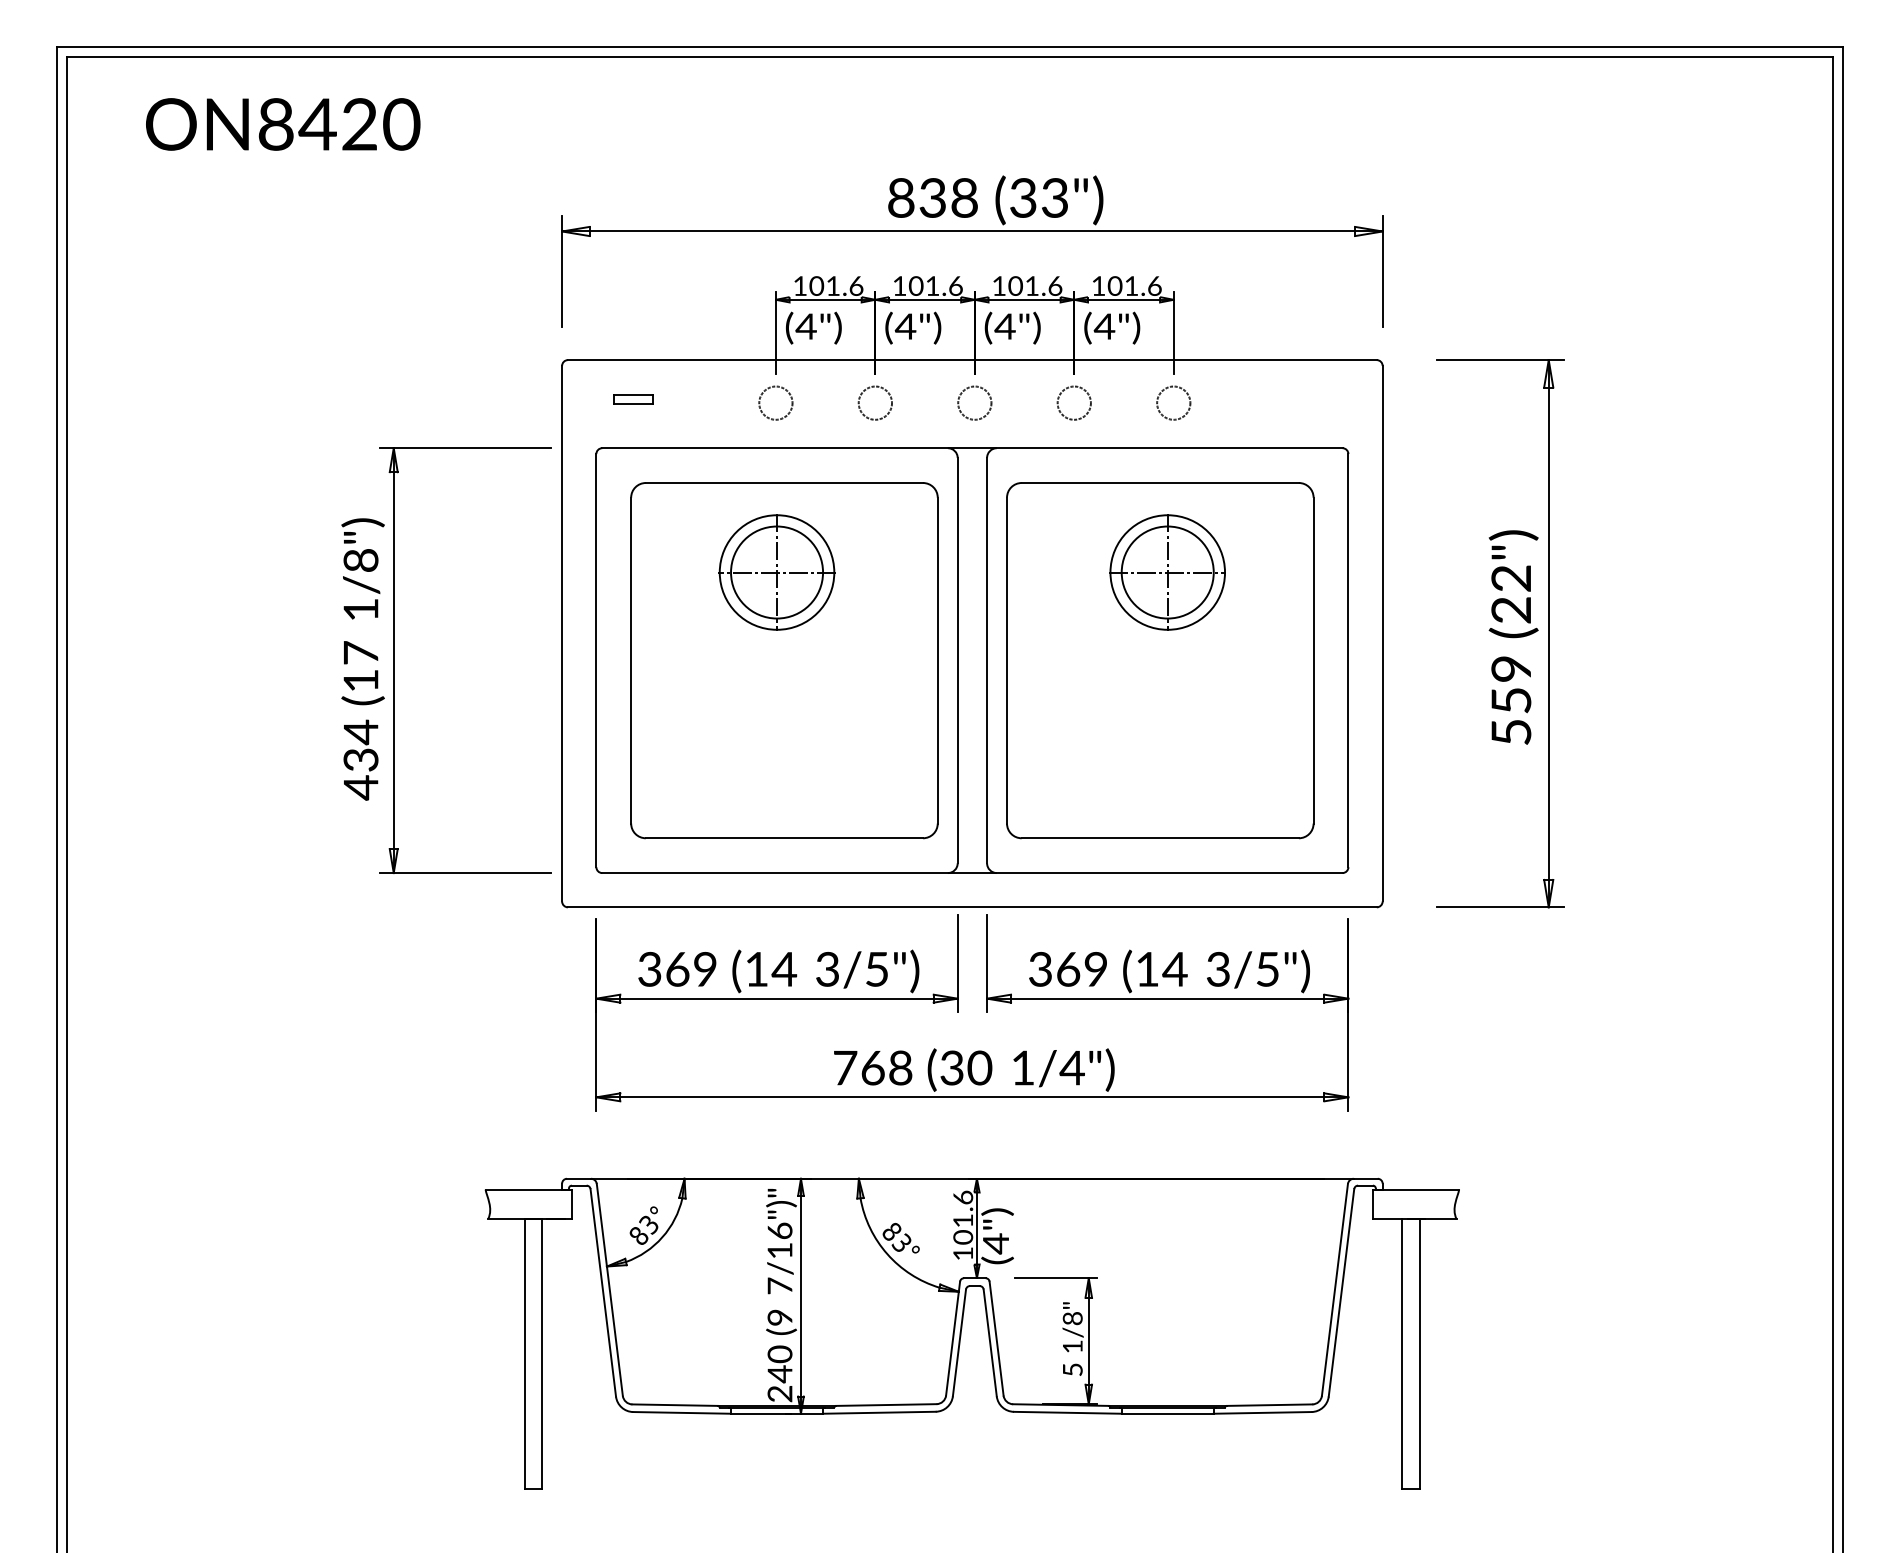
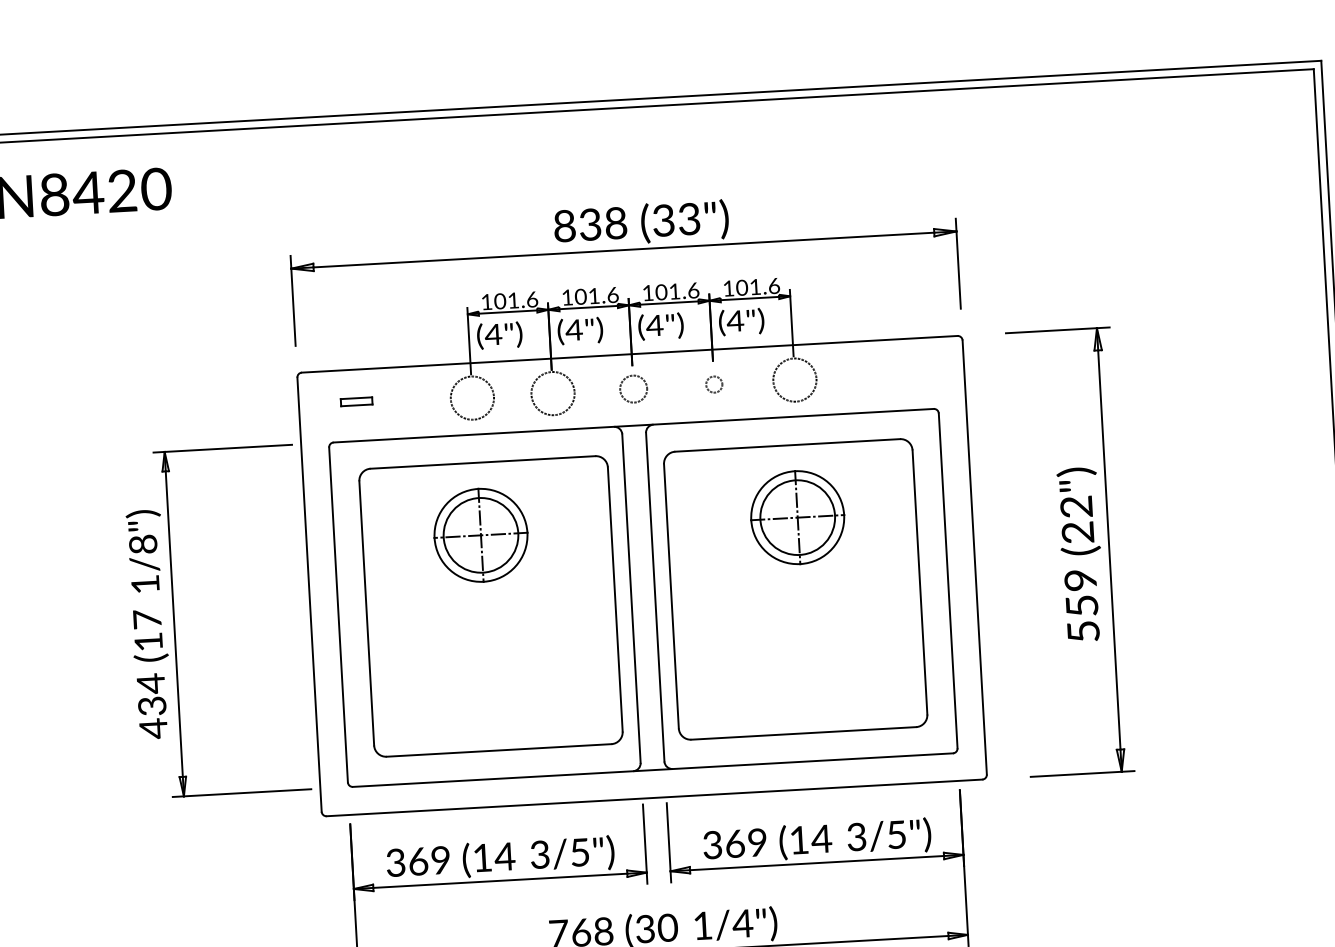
circle: (775, 402) -> (472, 397), size x1.6
circle: (875, 402) -> (553, 393), size x1.6
circle: (1073, 402) -> (713, 384), size x0.6
circle: (1173, 402) -> (794, 379), size x1.6

